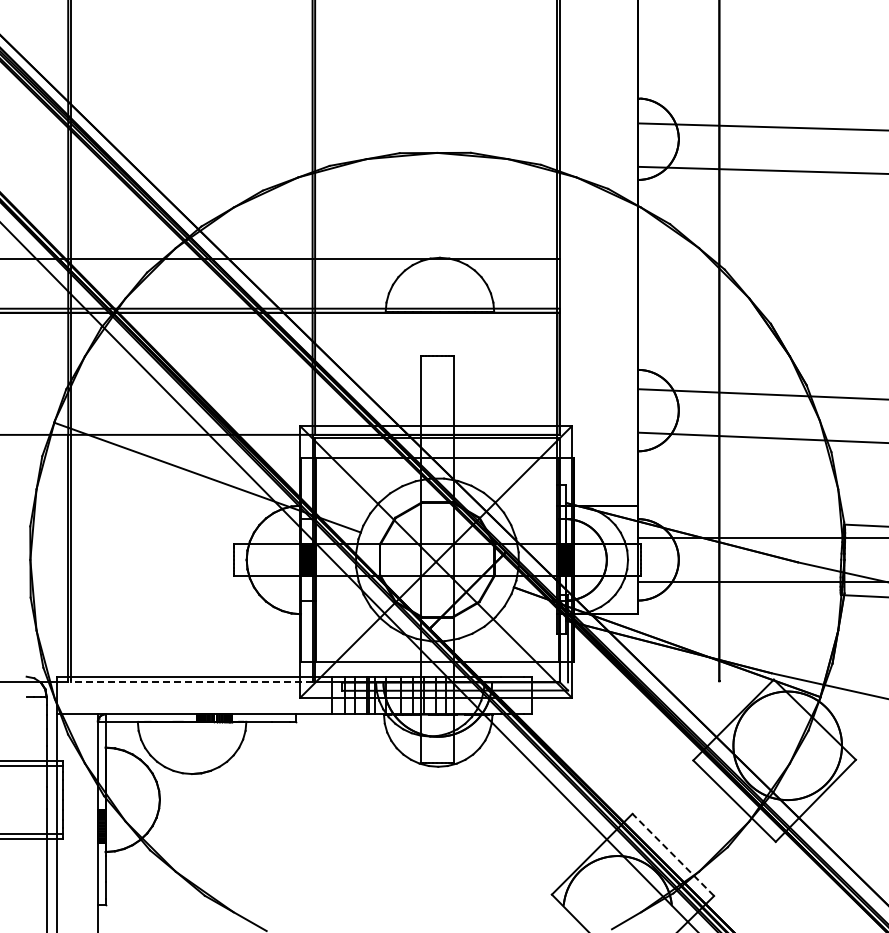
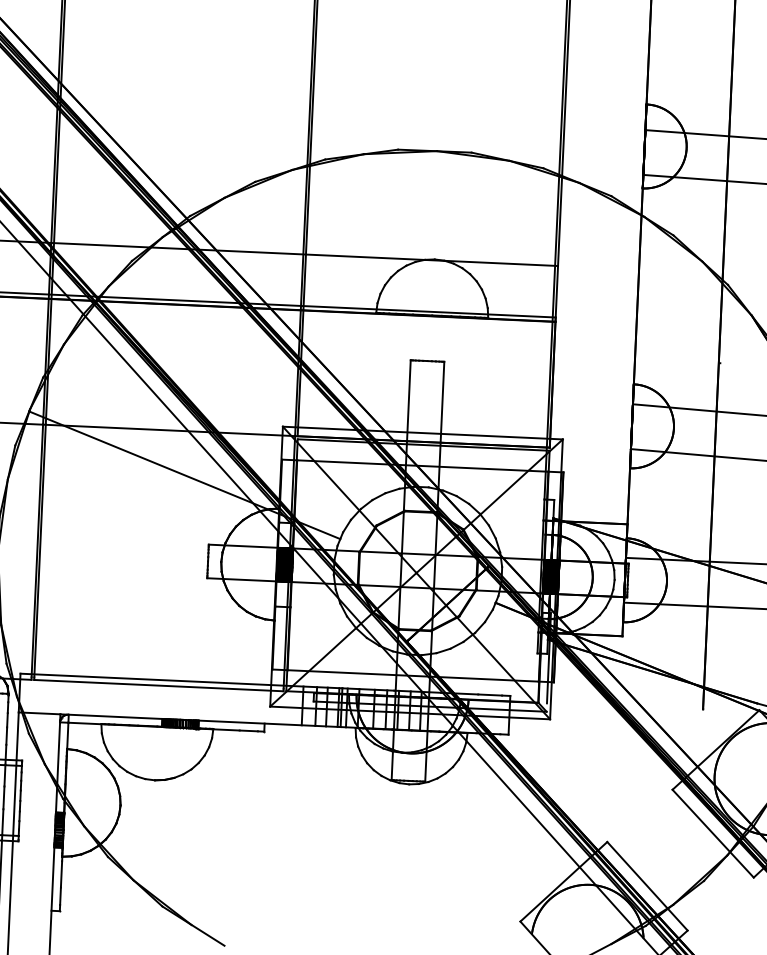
line: (191, 682) -> (158, 685), dashed -> solid
line: (673, 854) -> (647, 885), dashed -> solid

